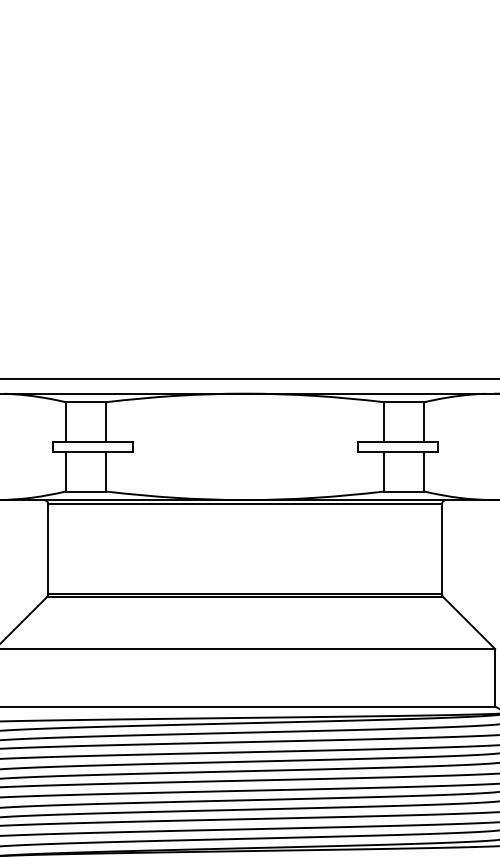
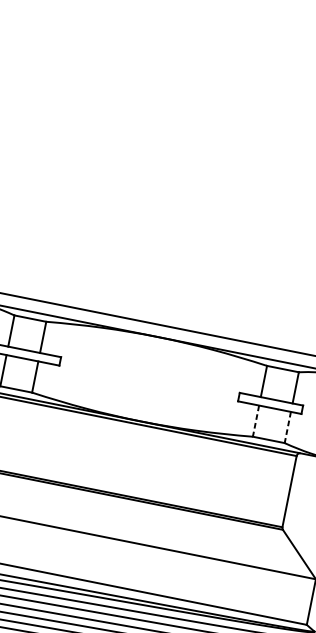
line: (384, 471) -> (256, 420), solid -> dashed
line: (424, 471) -> (287, 427), solid -> dashed

